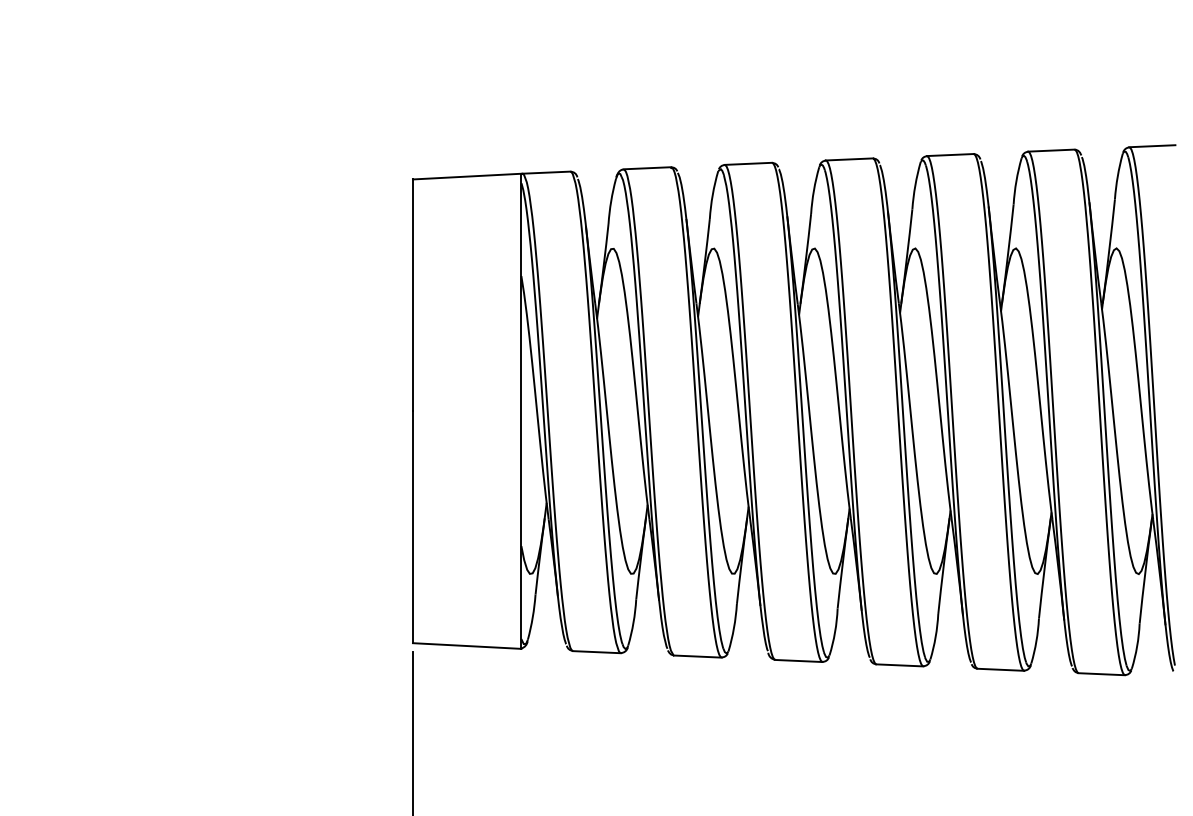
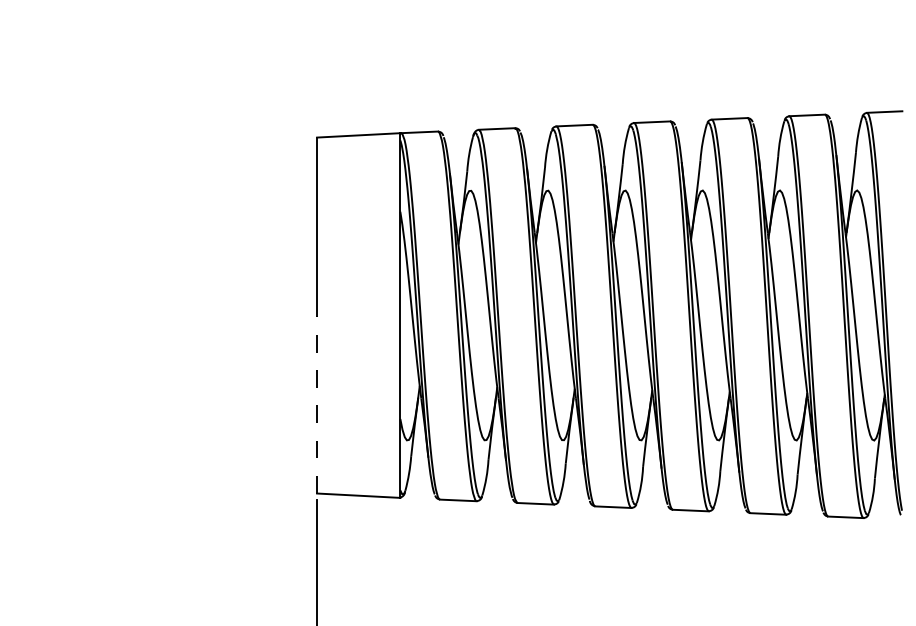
line: (413, 527) -> (317, 404), solid -> dashed

